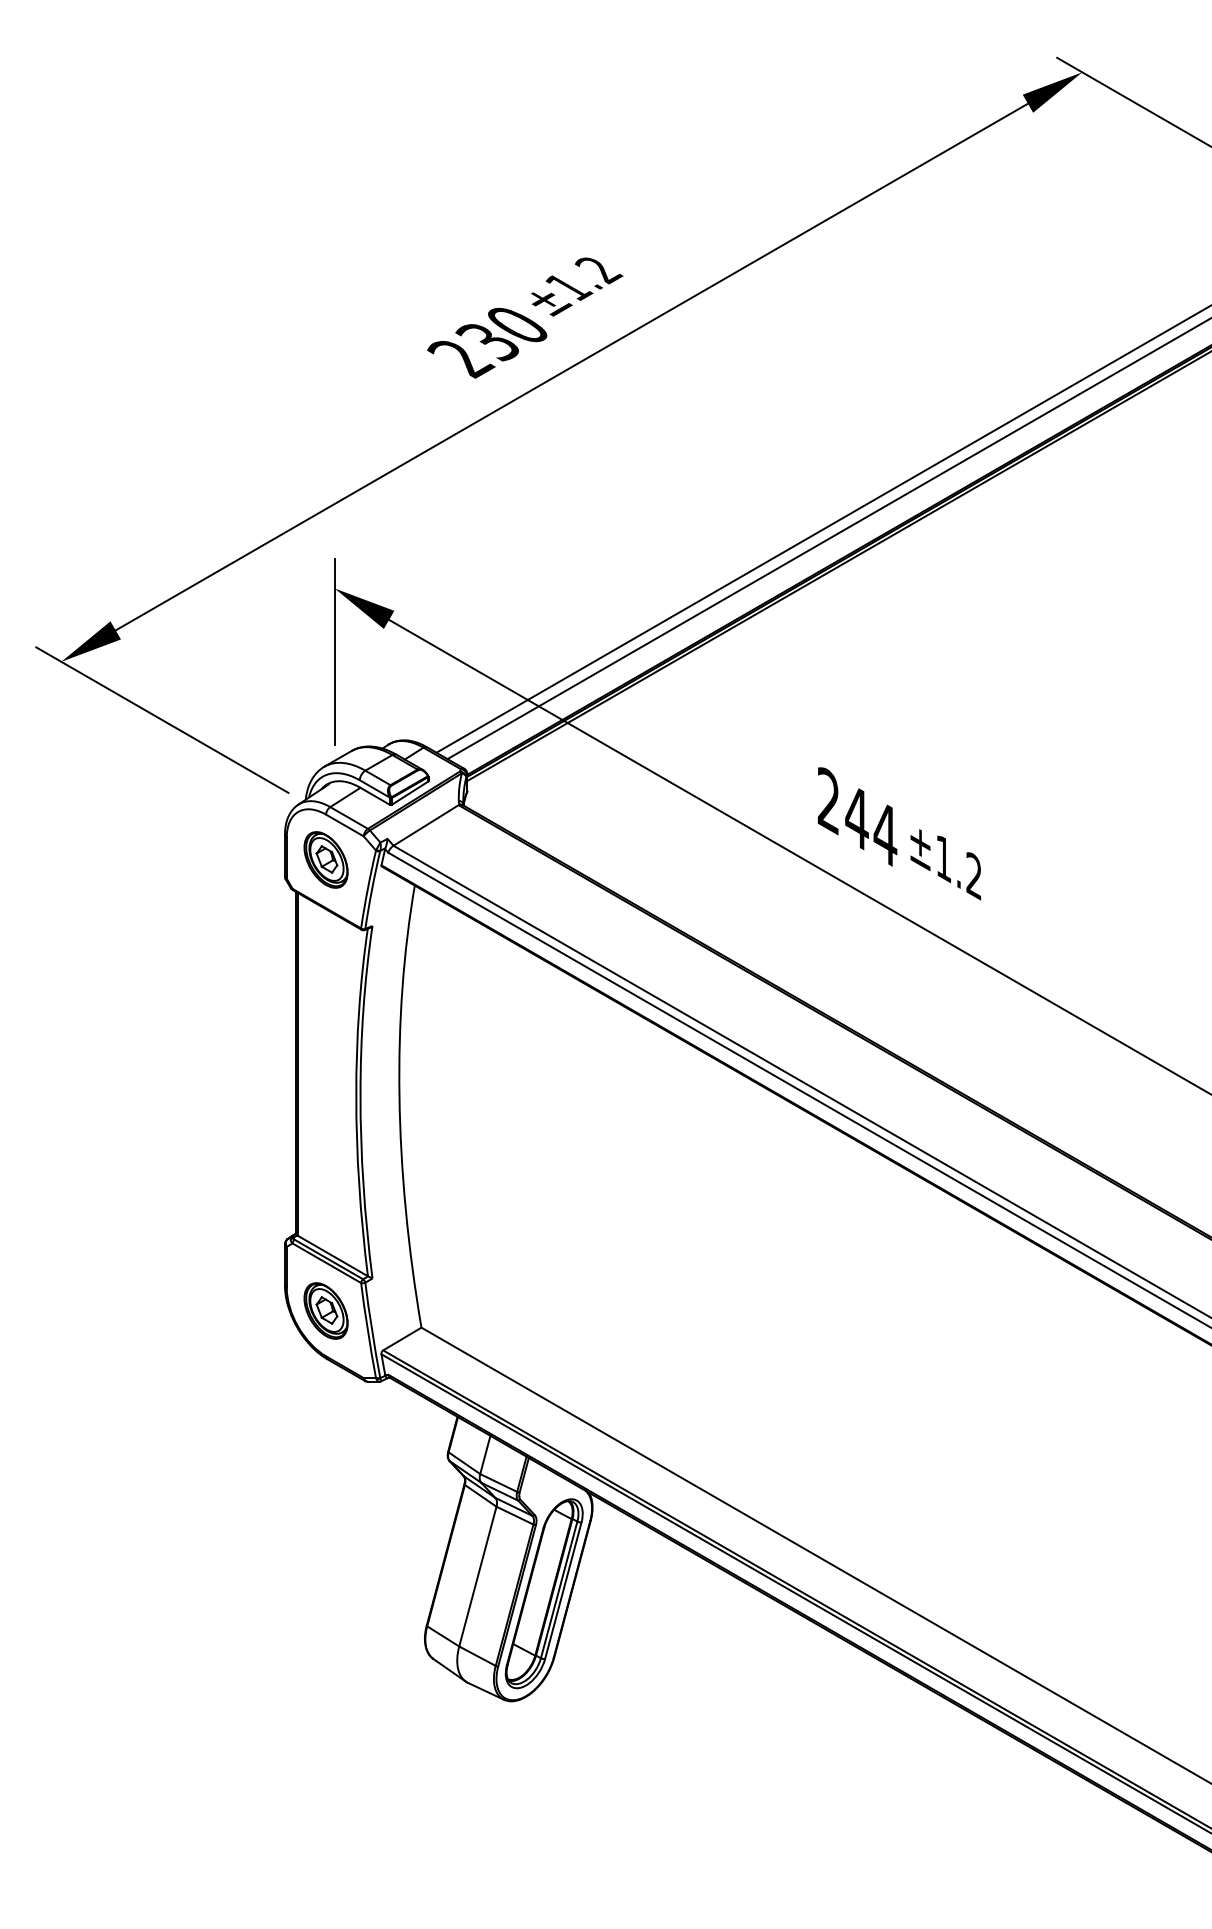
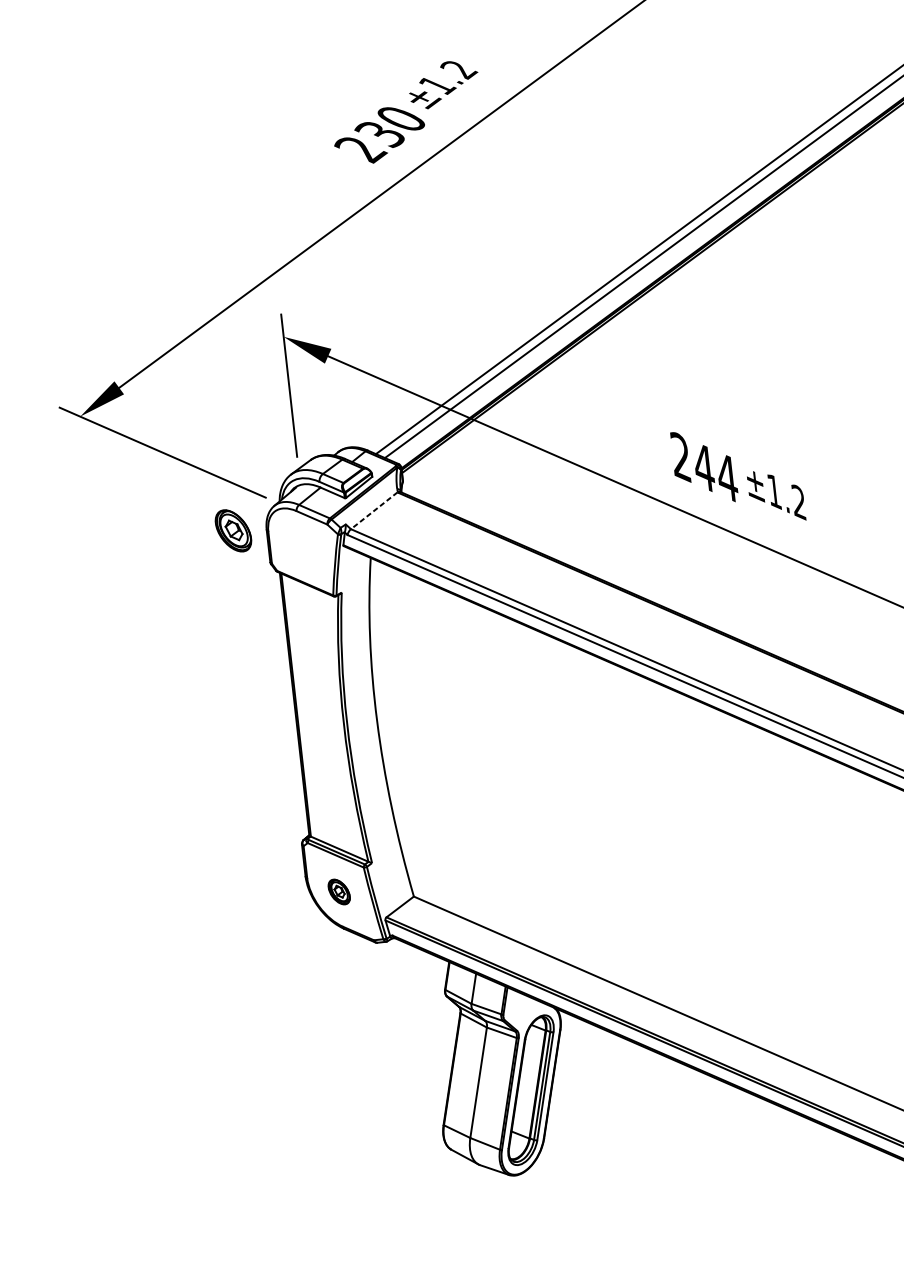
line: (425, 825) -> (373, 510), solid -> dashed
part: (325, 859) -> (233, 530), moved
part: (325, 1310) -> (338, 891), size x0.6

